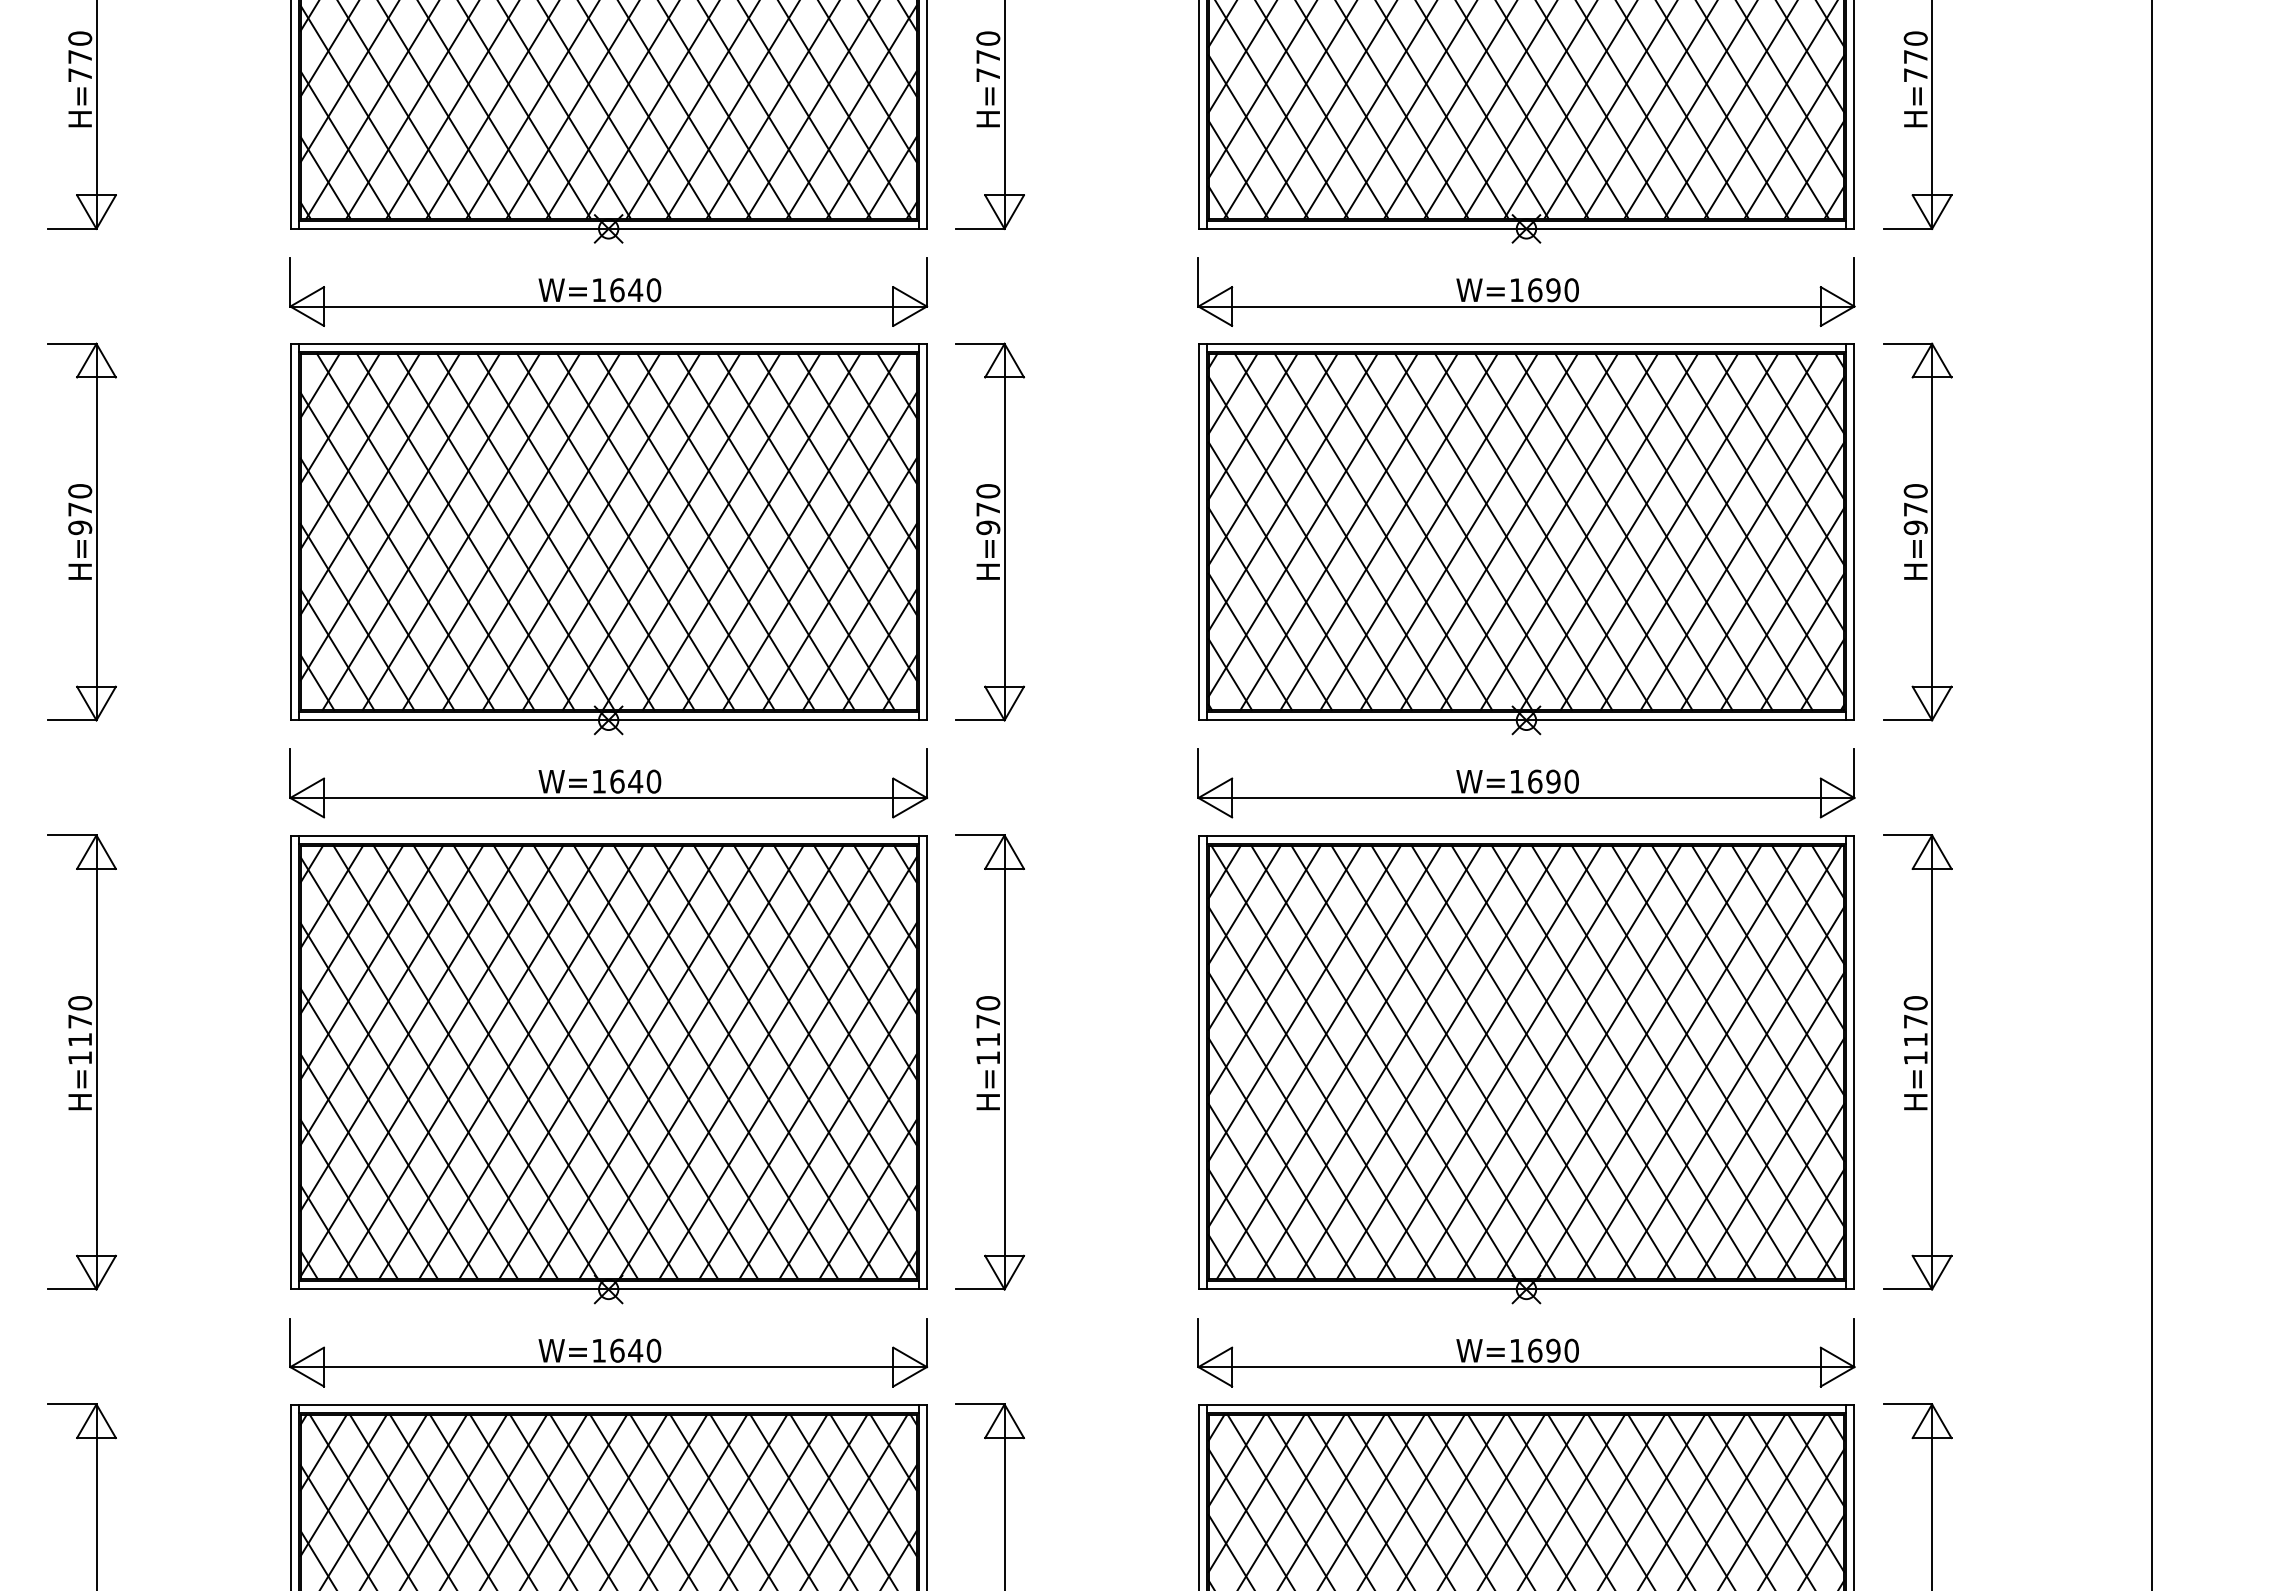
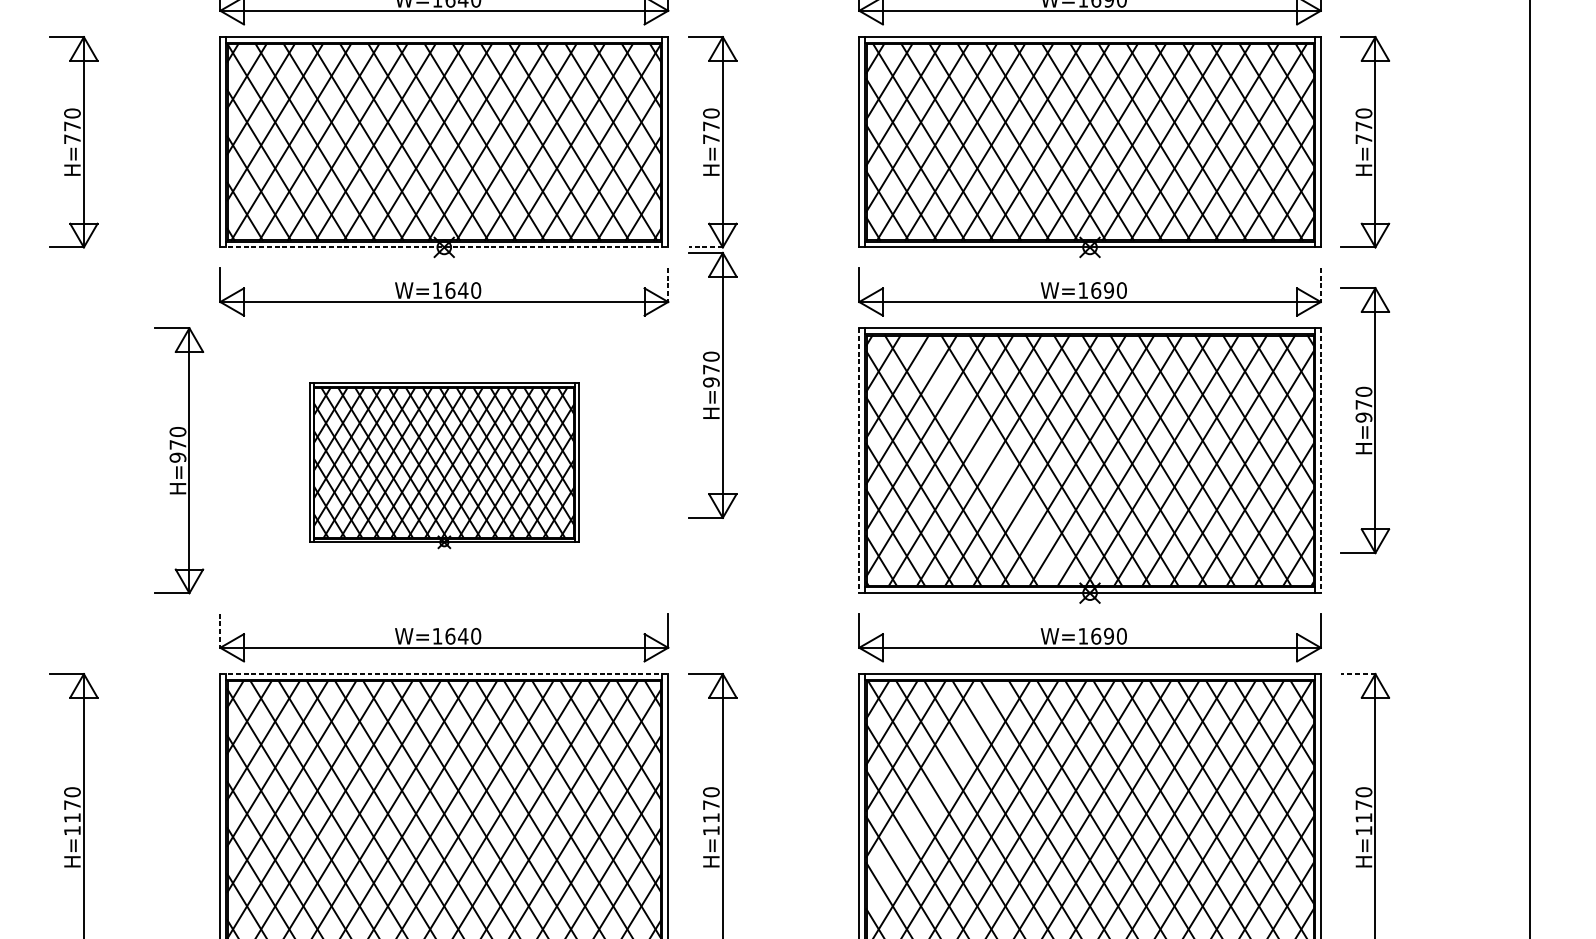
line: (609, 228) -> (444, 247), solid -> dashed
line: (979, 228) -> (705, 247), solid -> dashed
line: (926, 282) -> (667, 285), solid -> dashed
line: (1854, 282) -> (1320, 285), solid -> dashed
part: (81, 531) -> (178, 460), moved
part: (990, 531) -> (712, 385), moved
part: (1917, 531) -> (1365, 420), moved
line: (1198, 532) -> (859, 461), solid -> dashed
line: (1383, 532) -> (989, 461), removed
line: (1854, 532) -> (1320, 461), solid -> dashed
part: (608, 539) -> (444, 465), size x0.6
line: (290, 774) -> (220, 631), solid -> dashed
line: (609, 835) -> (444, 674), solid -> dashed
line: (1907, 835) -> (1358, 674), solid -> dashed
line: (1304, 1003) -> (933, 792), removed

